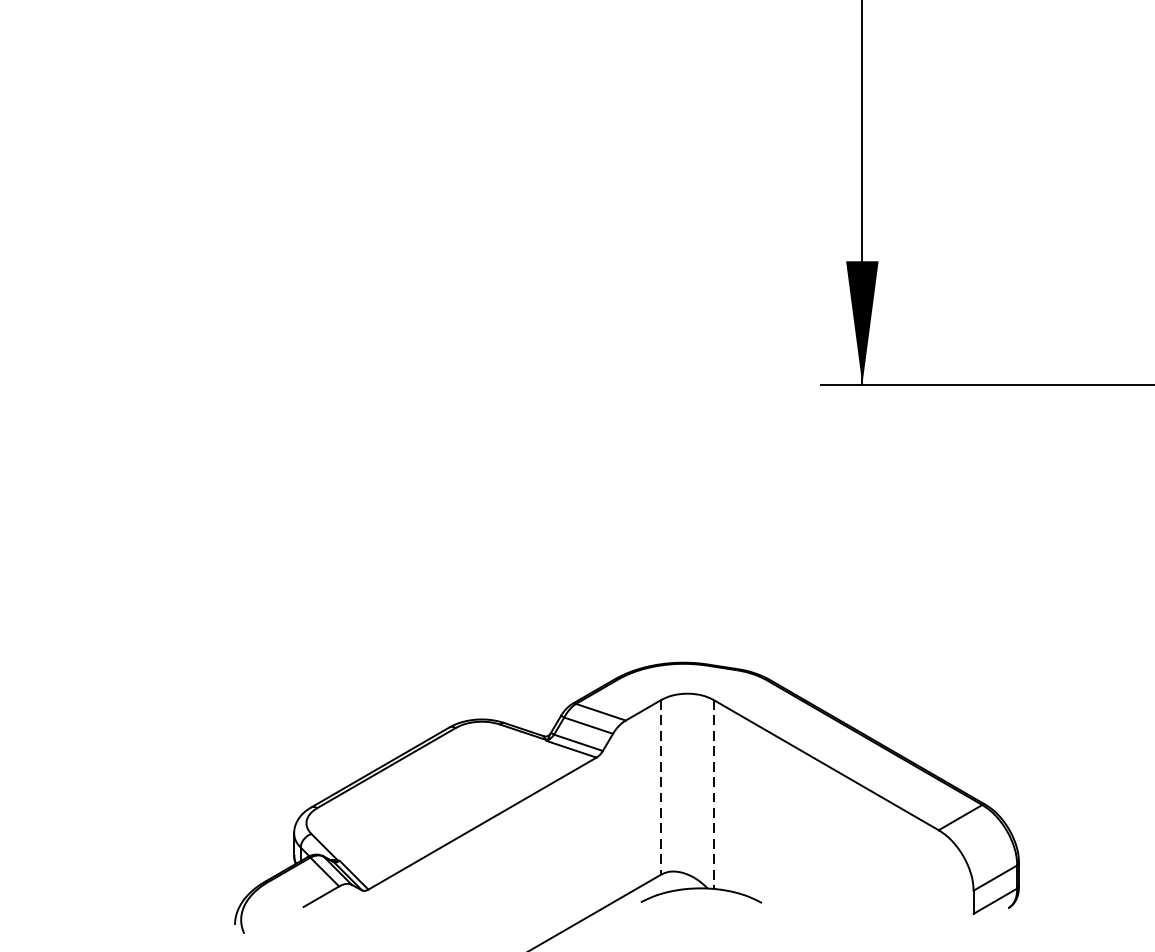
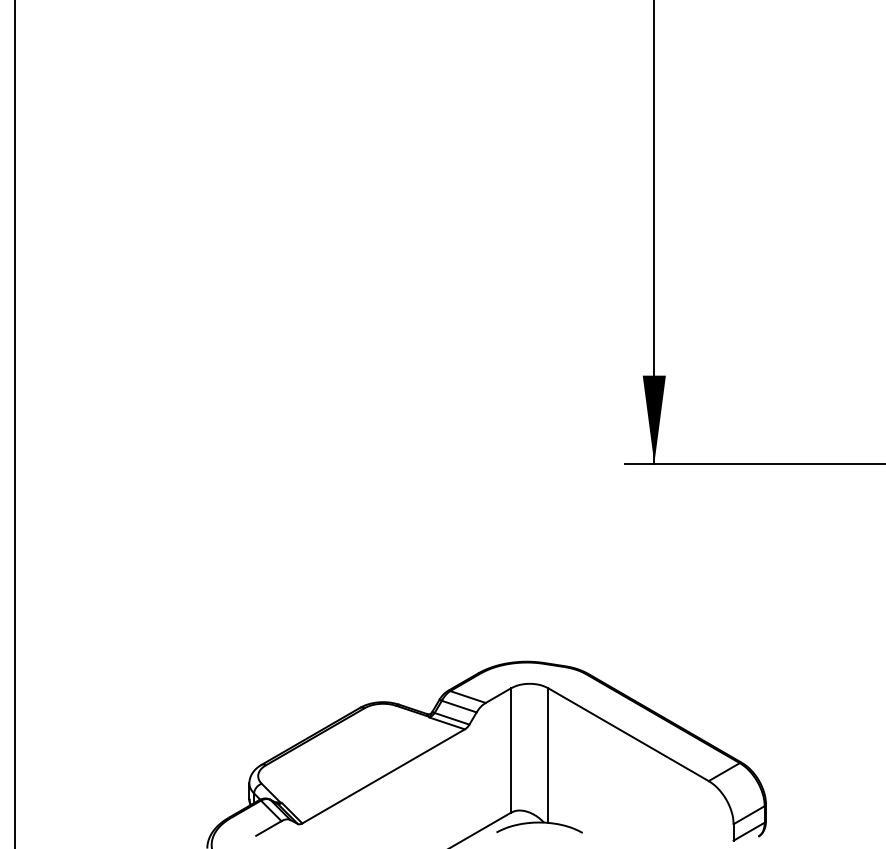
line: (661, 788) -> (511, 751), dashed -> solid
line: (713, 795) -> (548, 756), dashed -> solid

